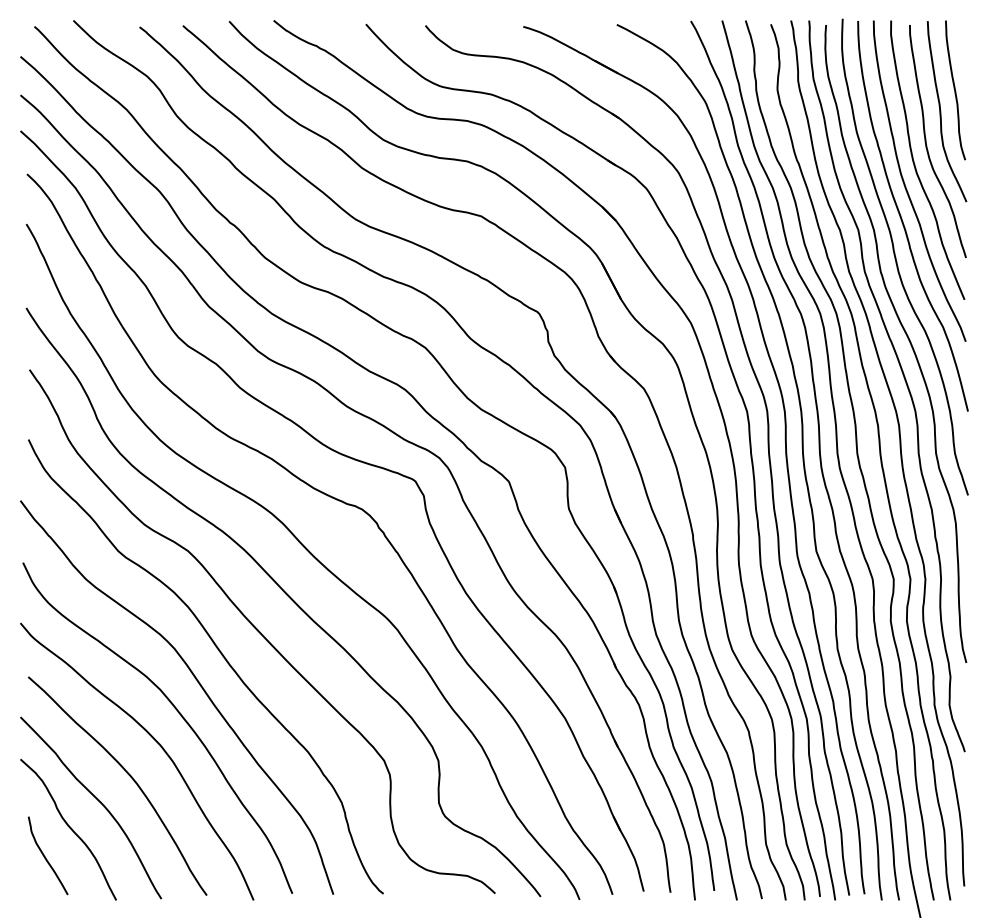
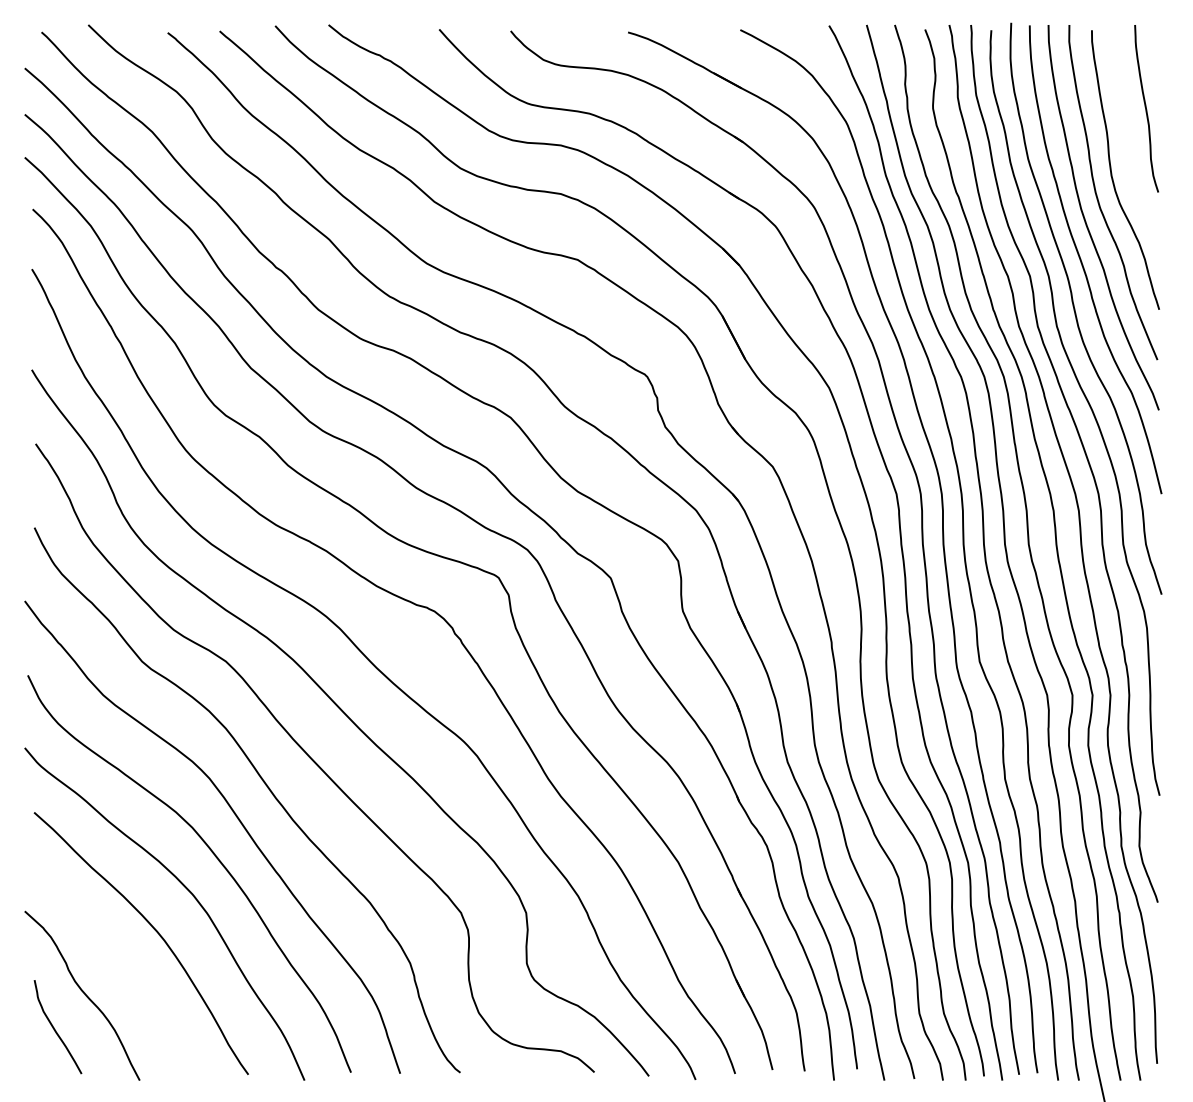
curve: (941, 111) -> (1129, 133), removed
curve: (97, 801) -> (117, 961), removed

